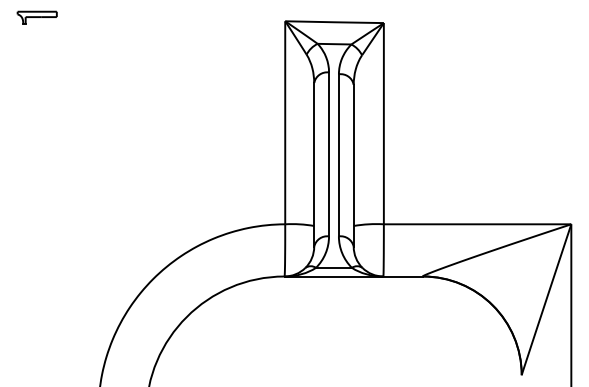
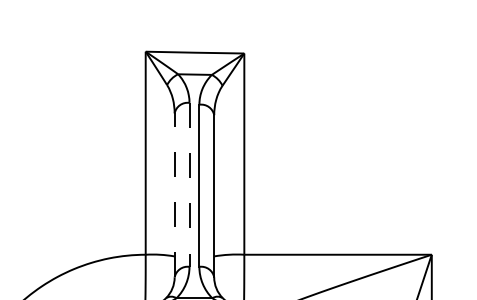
line: (329, 154) -> (189, 184), solid -> dashed
line: (314, 164) -> (174, 194), solid -> dashed

